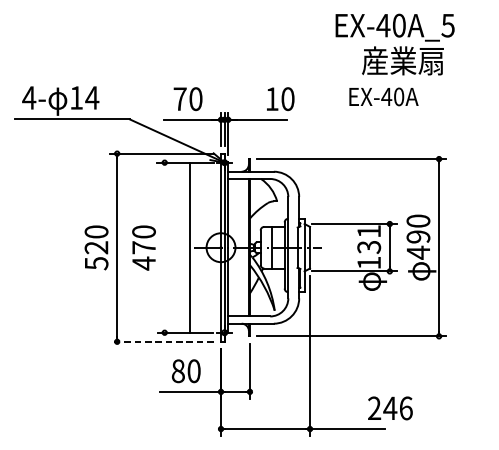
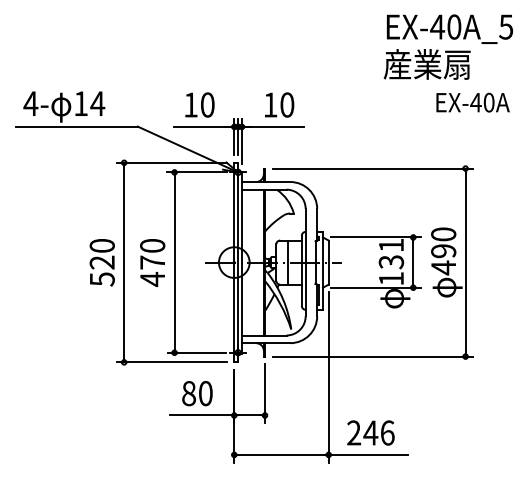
text: (395, 26) -> (450, 28), moved
text: (383, 96) -> (472, 102), moved
text: (179, 98) -> (190, 104), 70 -> 10
text: (280, 98) -> (279, 104), moved
line: (190, 247) -> (174, 262), moved
line: (161, 341) -> (171, 362), dashed -> solid
text: (389, 407) -> (370, 432), moved

